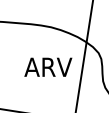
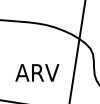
text: (48, 66) -> (37, 72), moved

